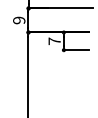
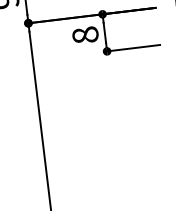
text: (54, 41) -> (85, 35), 7 -> 8

